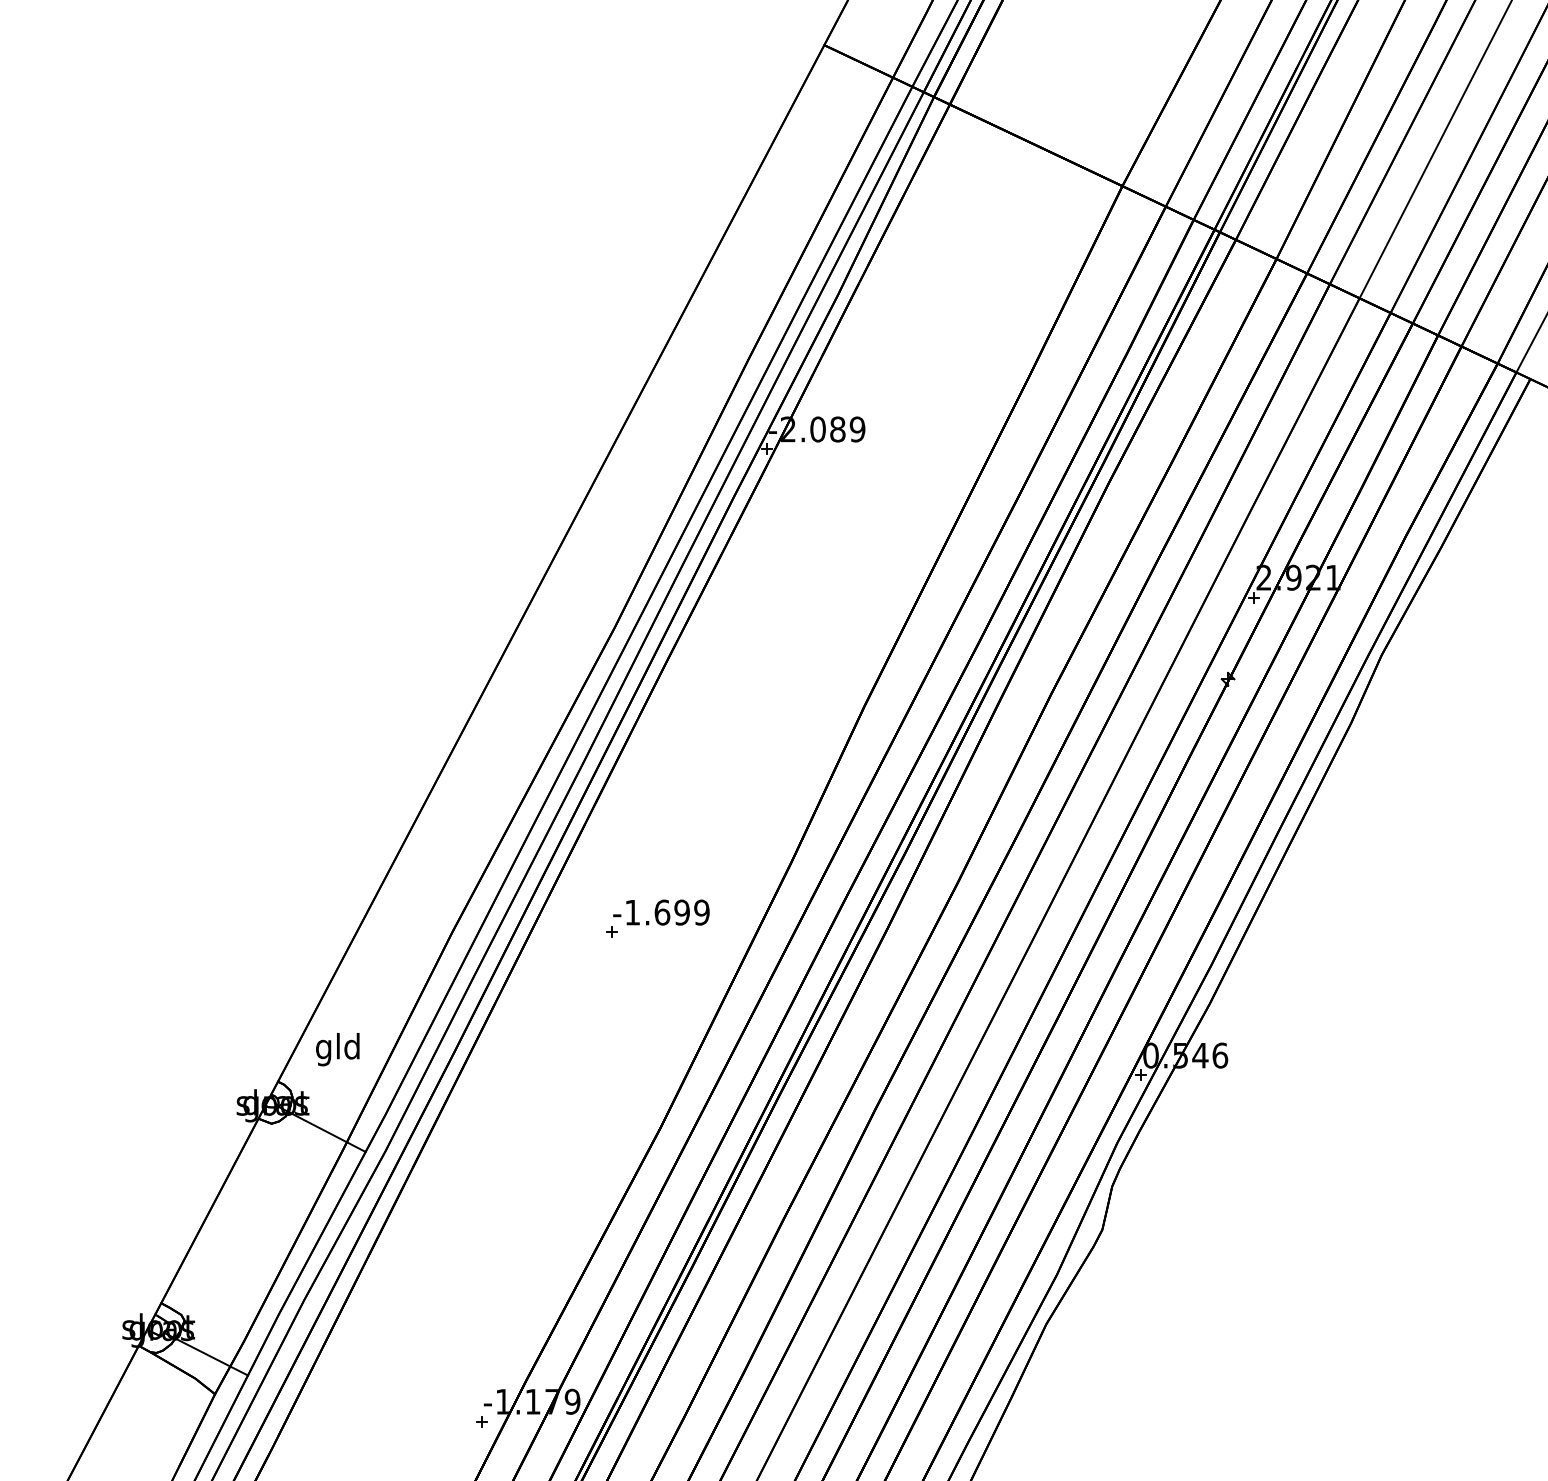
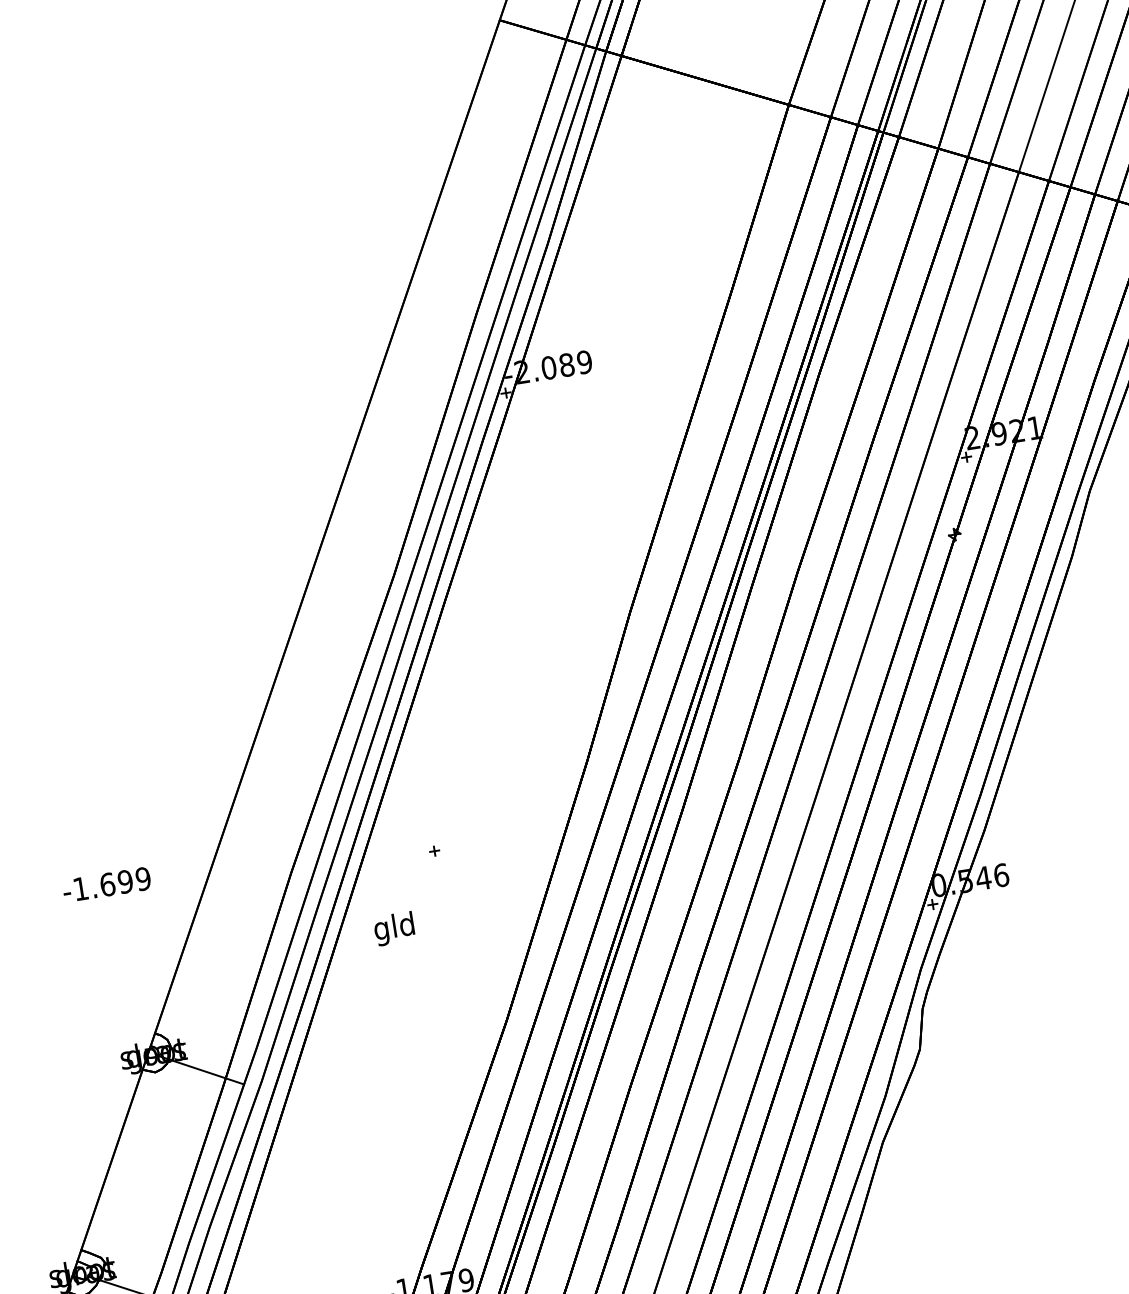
text: (661, 912) -> (106, 884), moved
text: (337, 1049) -> (394, 928), moved

